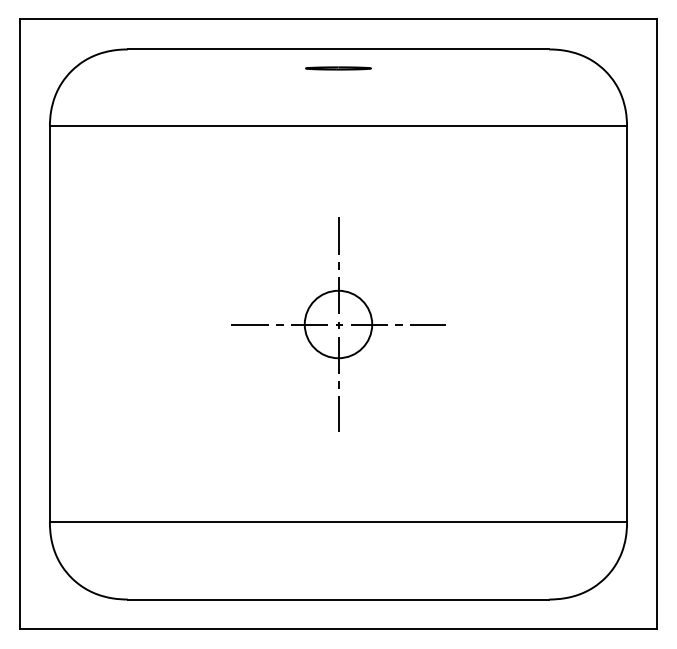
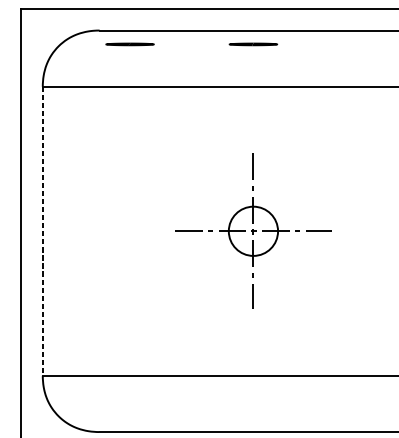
line: (169, 68) -> (130, 44), added
line: (49, 324) -> (42, 231), solid -> dashed

